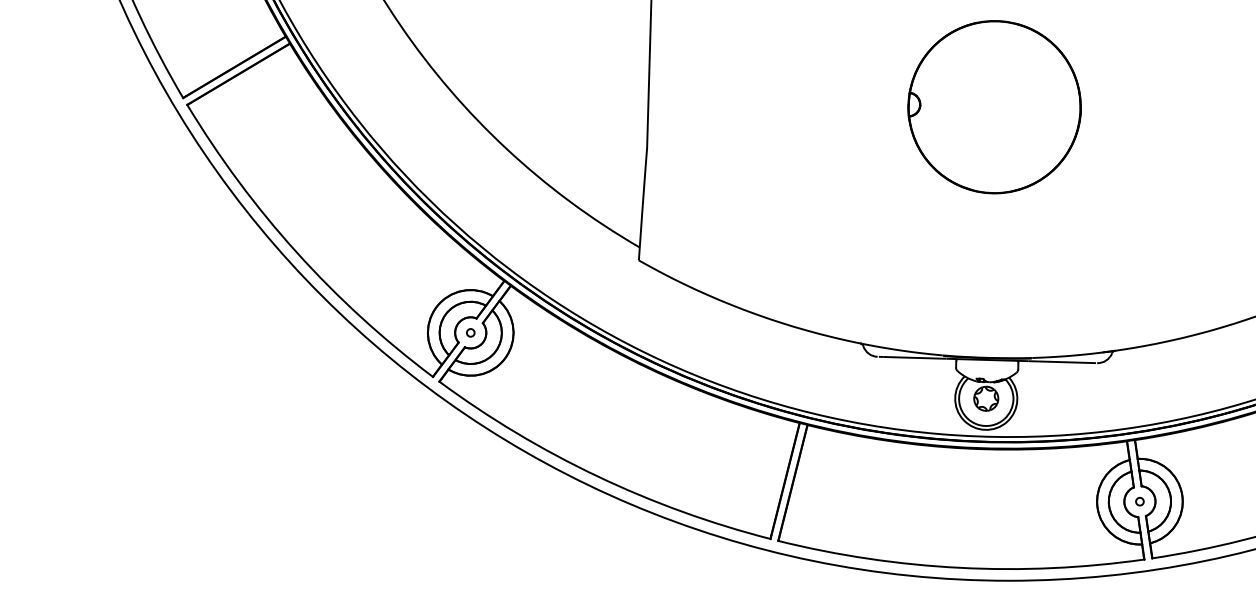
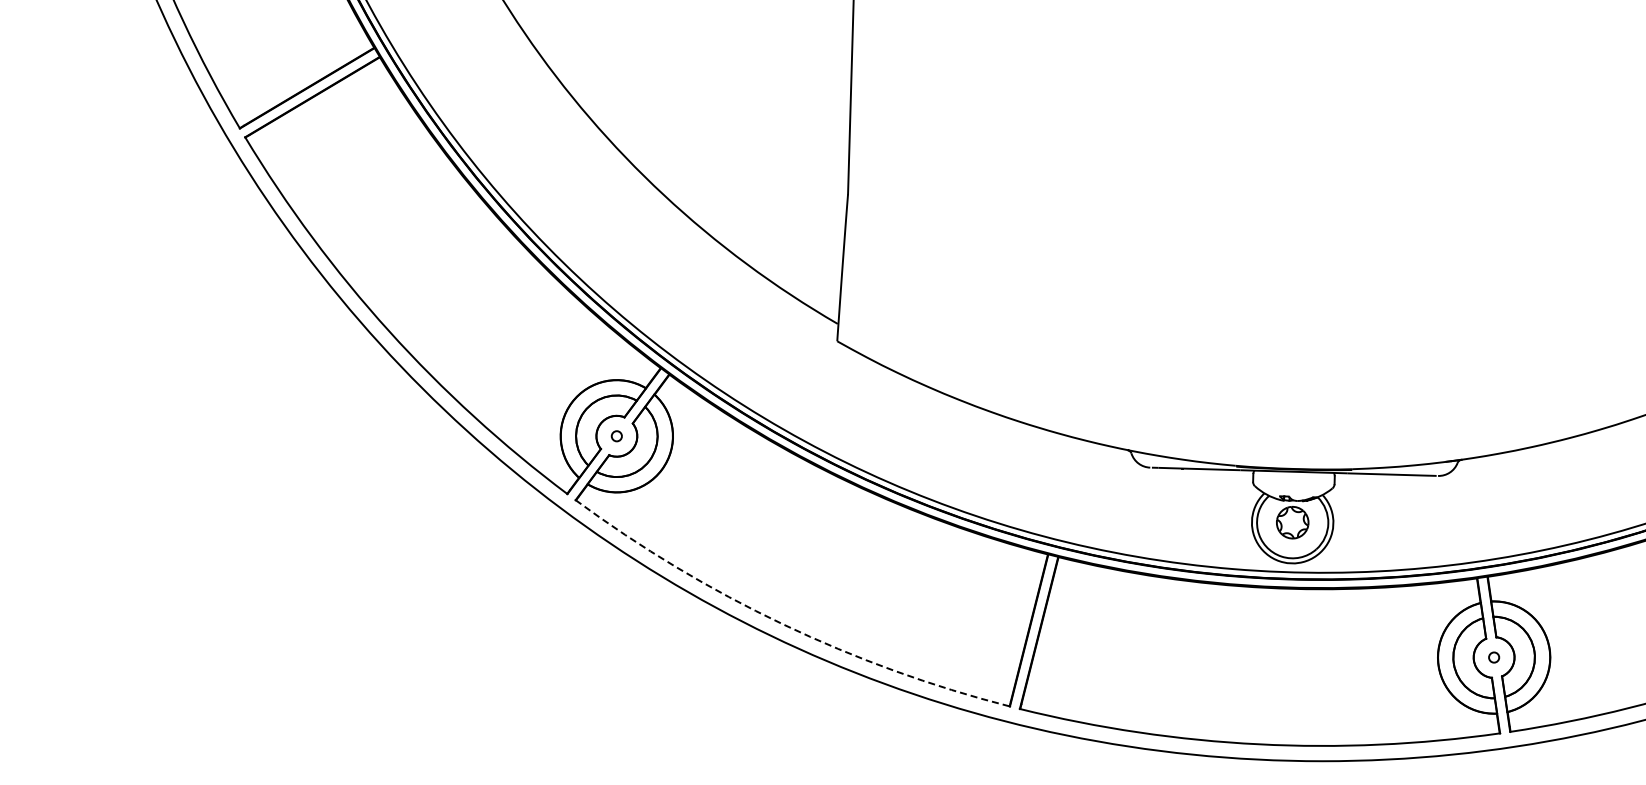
part: (994, 107) -> (1303, 140), removed
arc: (597, 476) -> (782, 624), solid -> dashed

